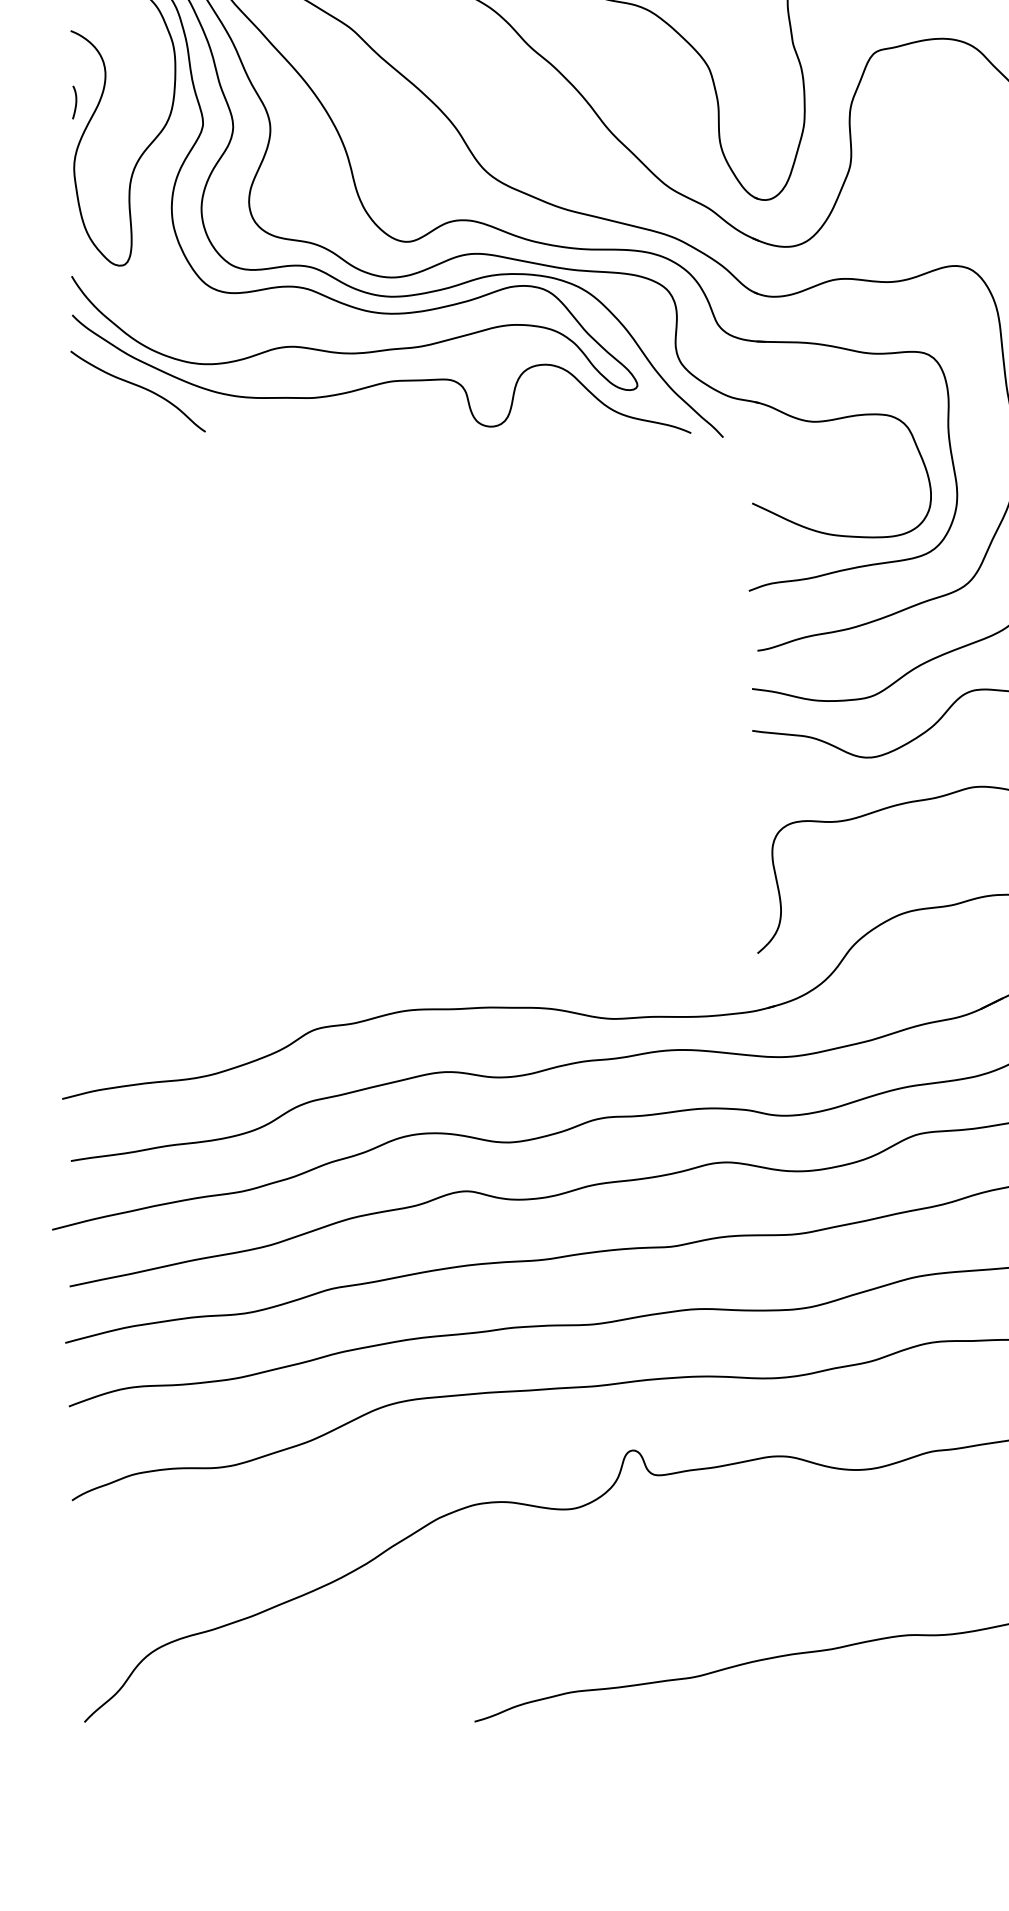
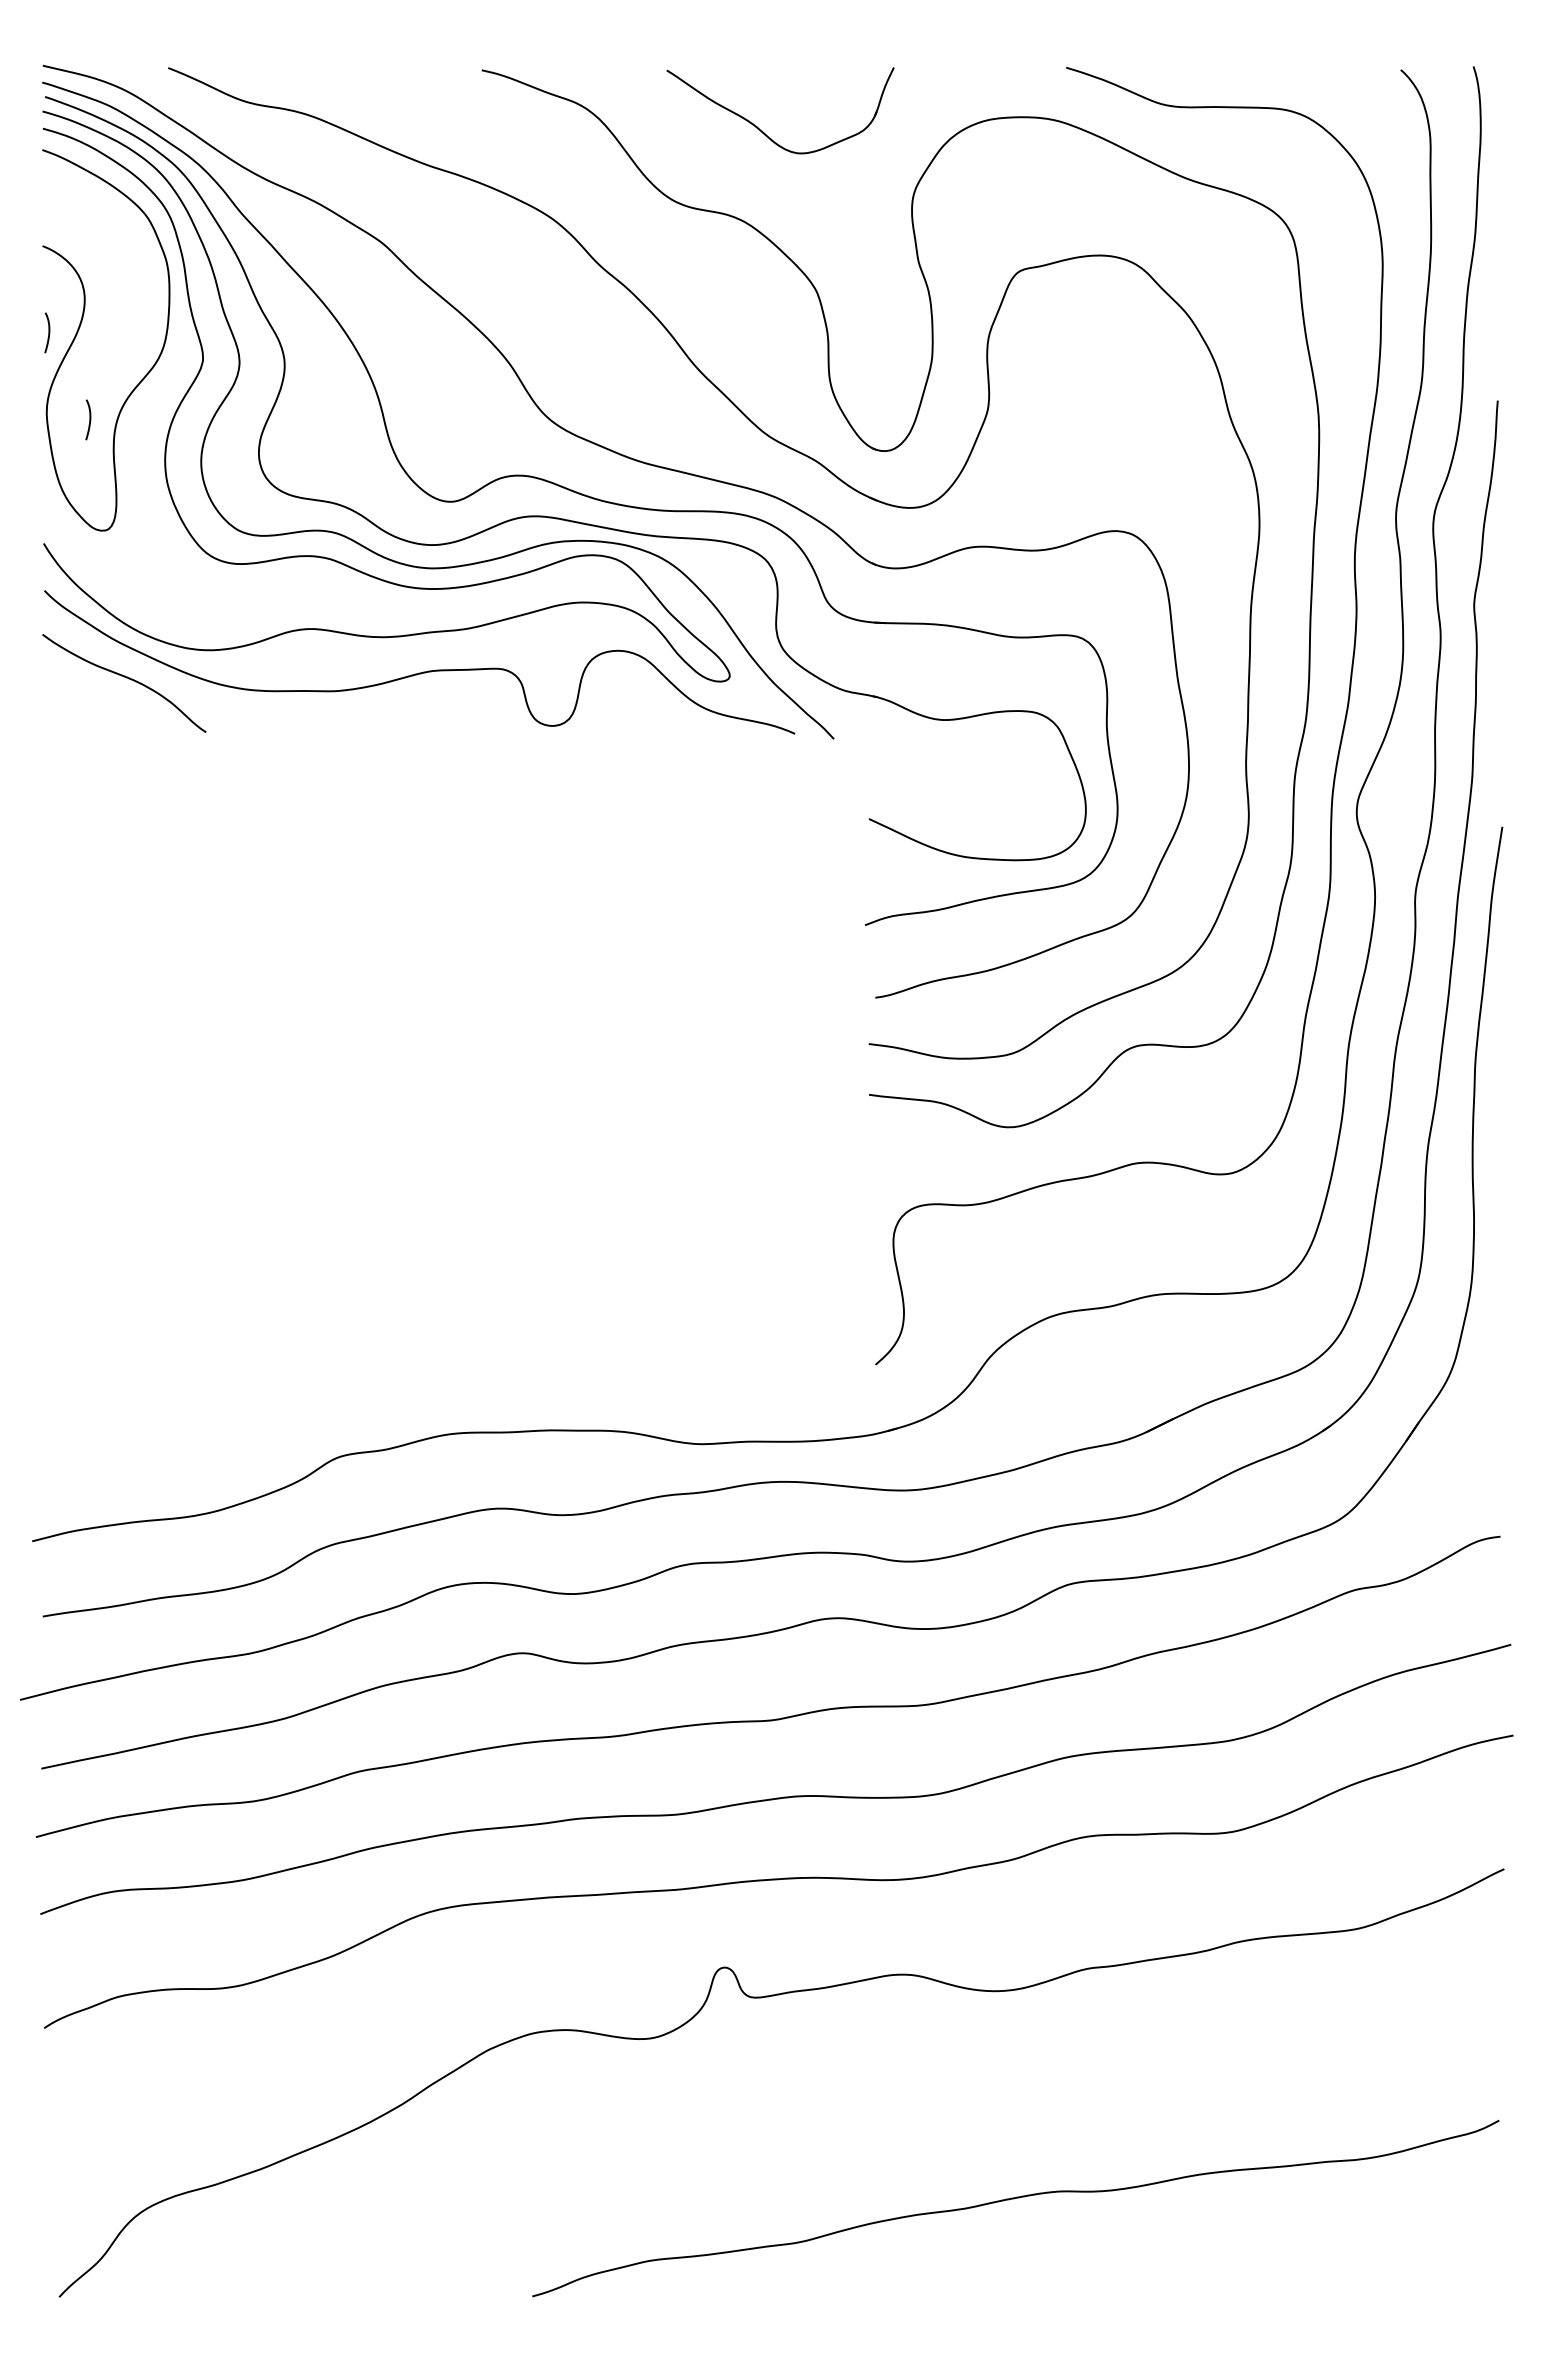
curve: (109, 173) -> (89, 419), added

